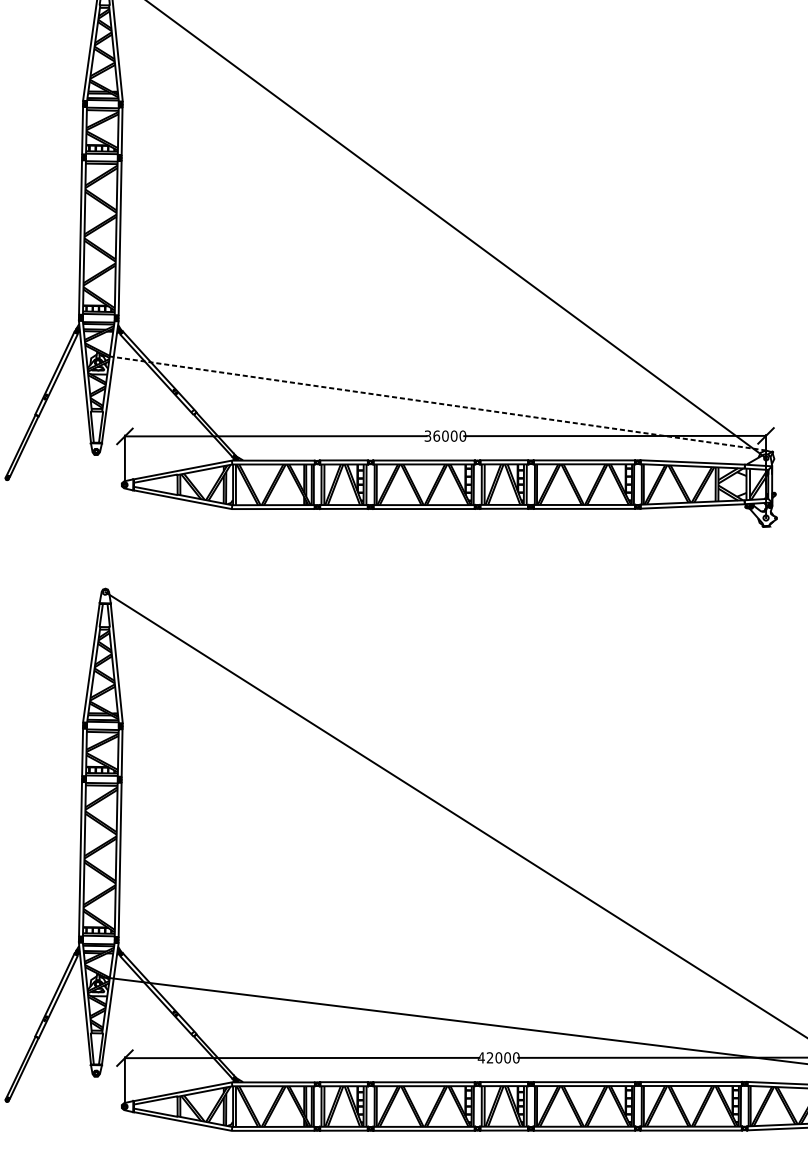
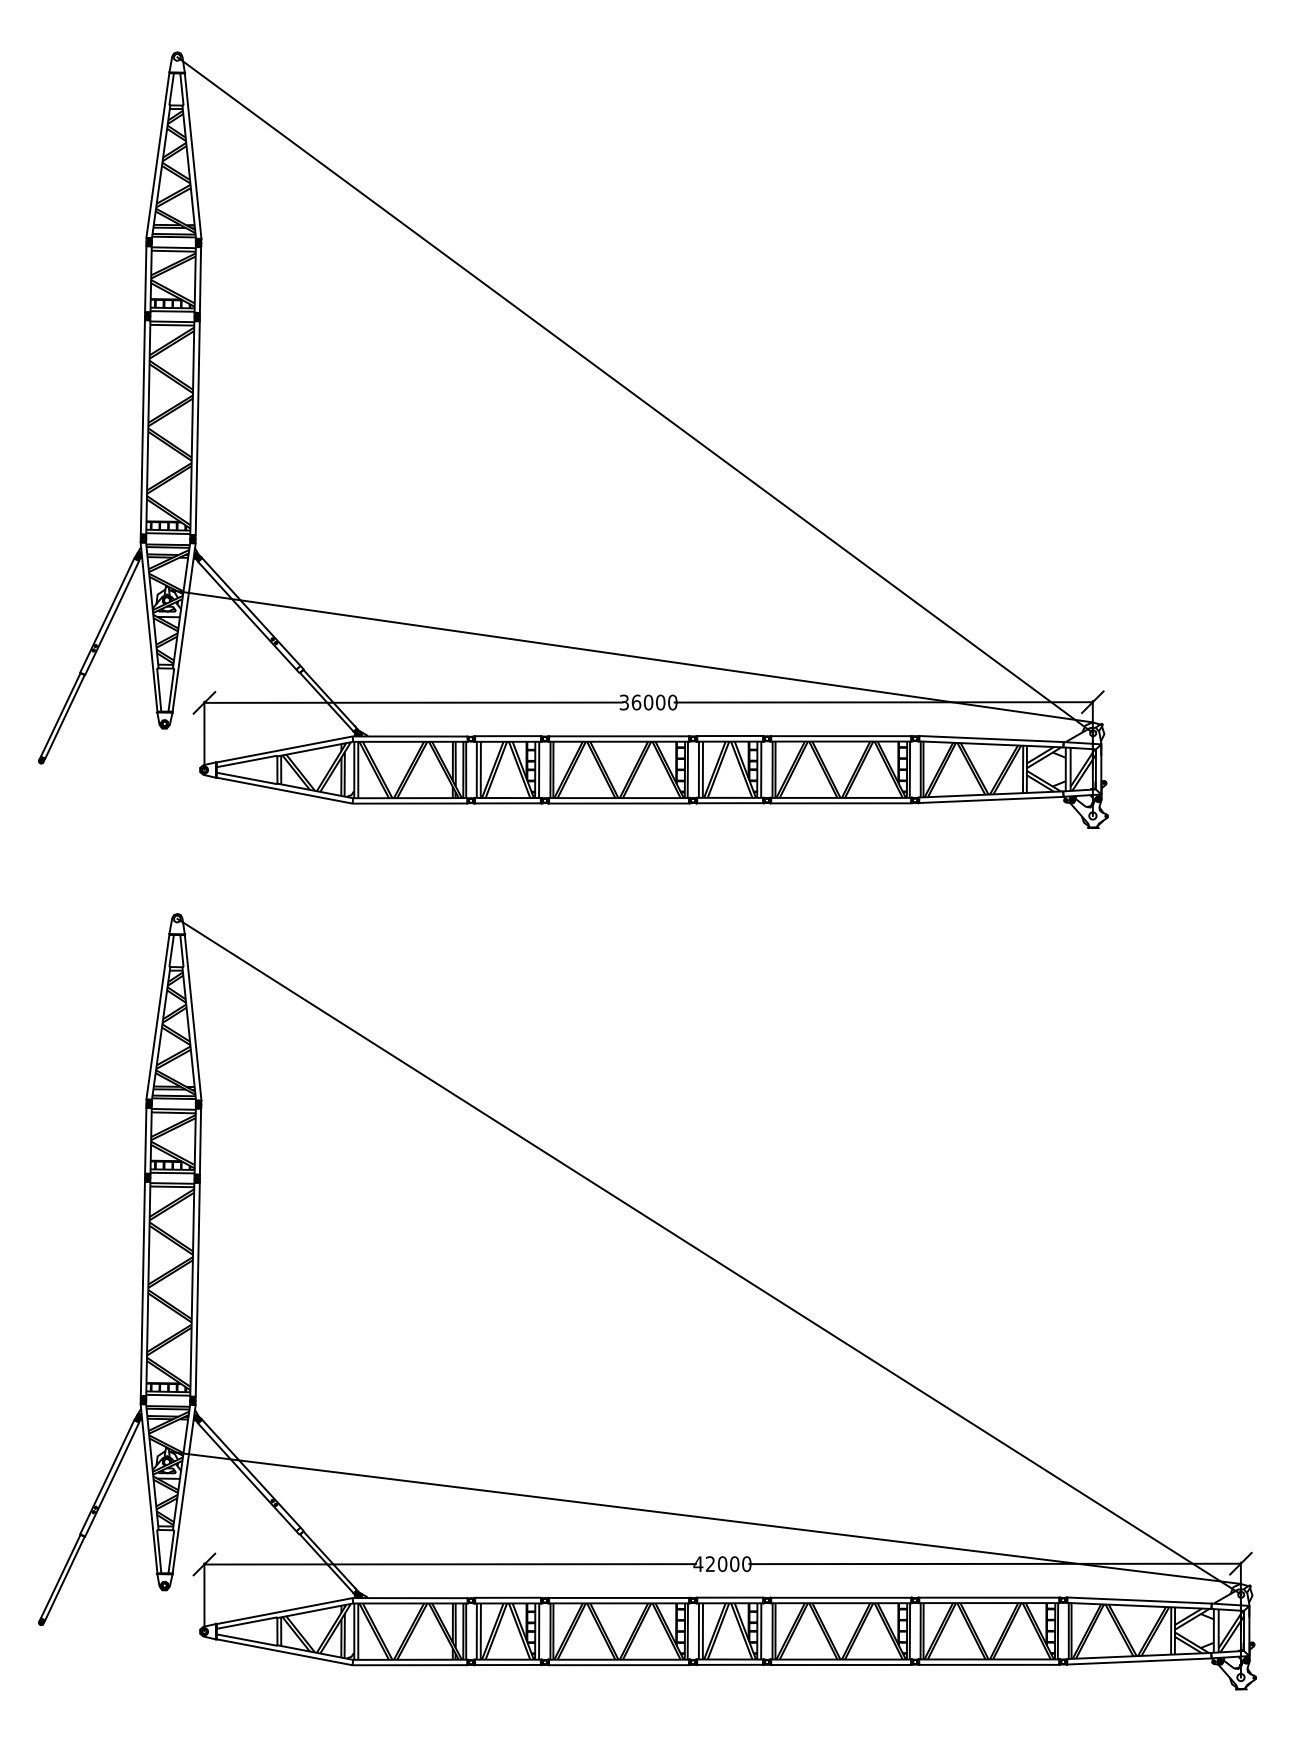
line: (433, 402) -> (632, 656), dashed -> solid

